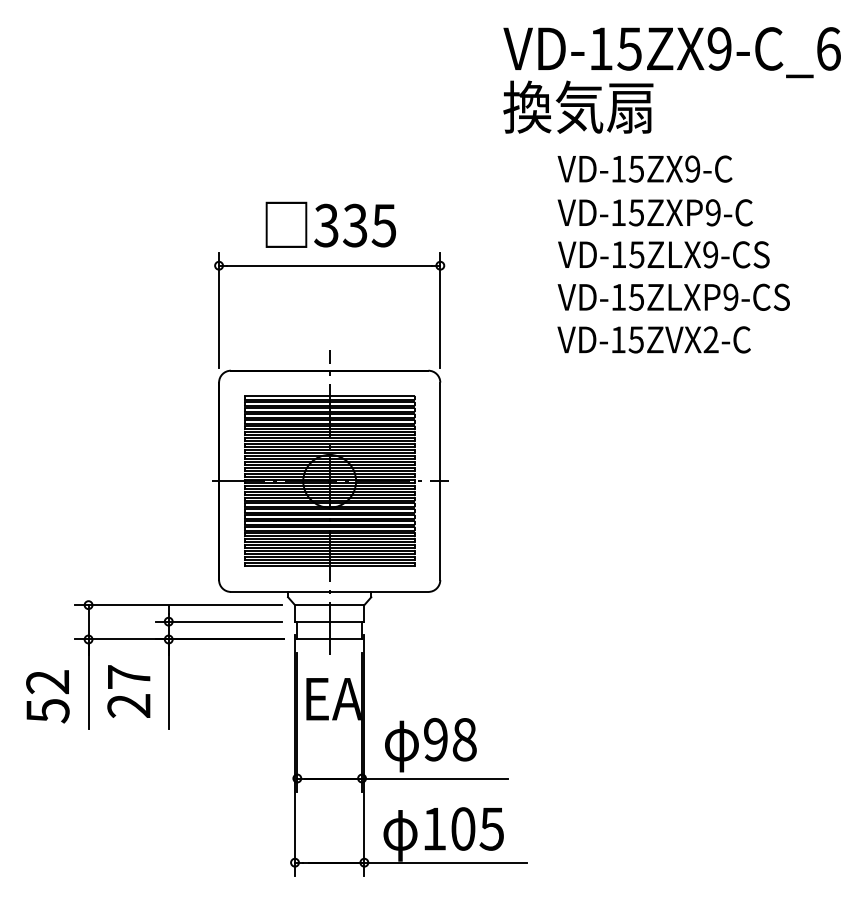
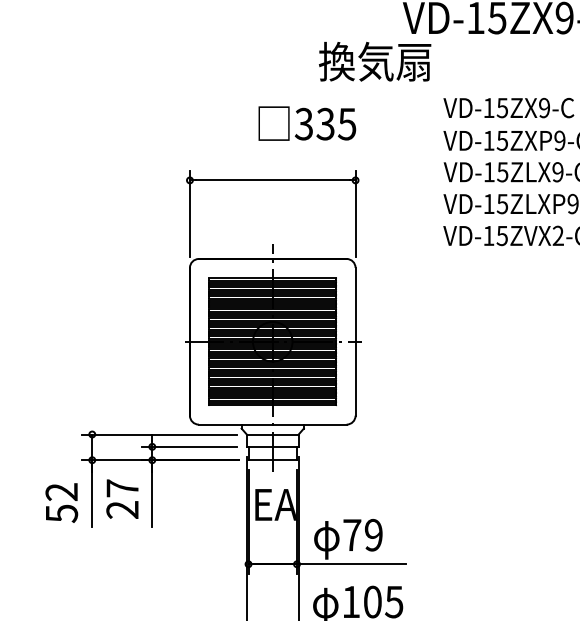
text: (578, 106) -> (375, 61), moved
text: (330, 224) -> (307, 123), moved
text: (450, 739) -> (363, 535), 98 -> 79

